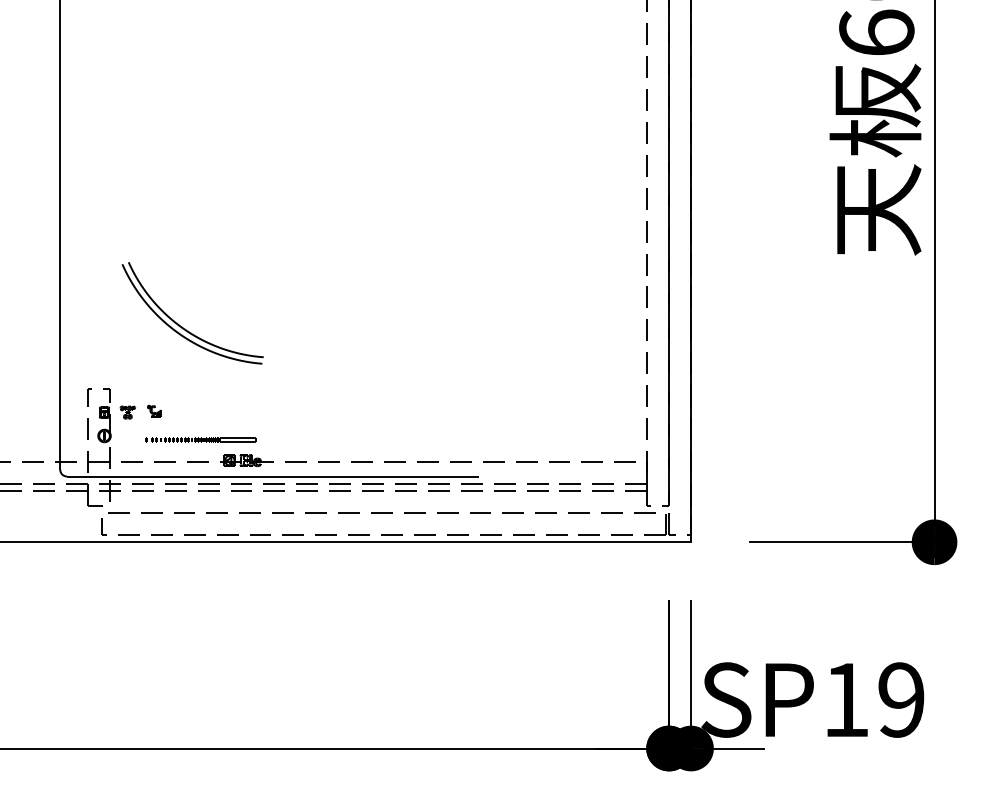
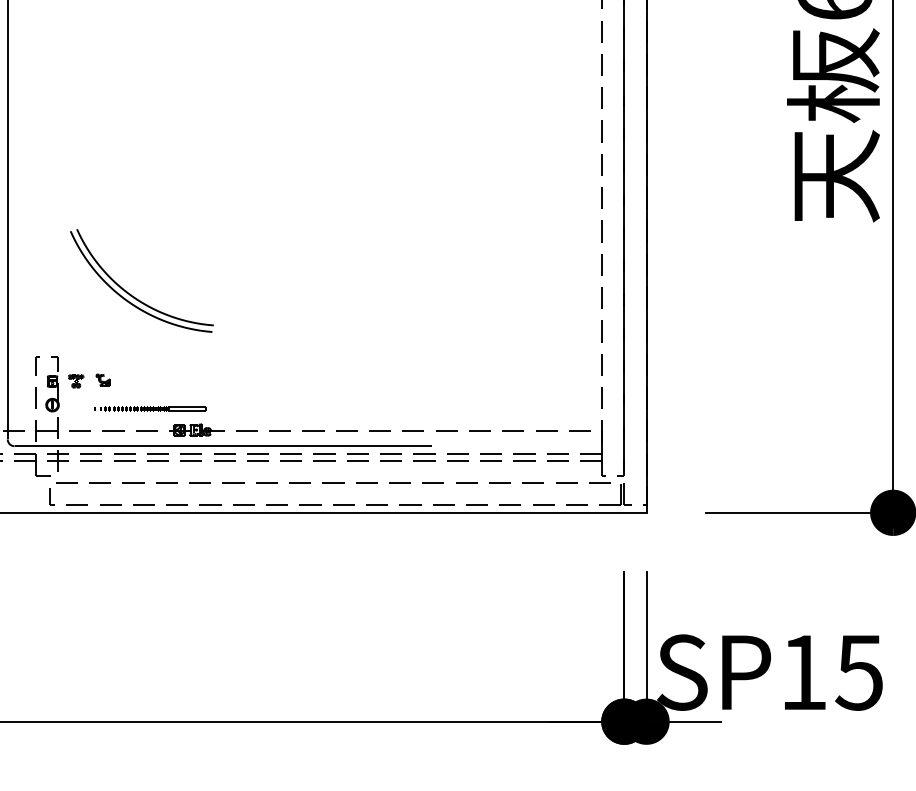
text: (900, 699) -> (858, 672), SP19 -> SP15

